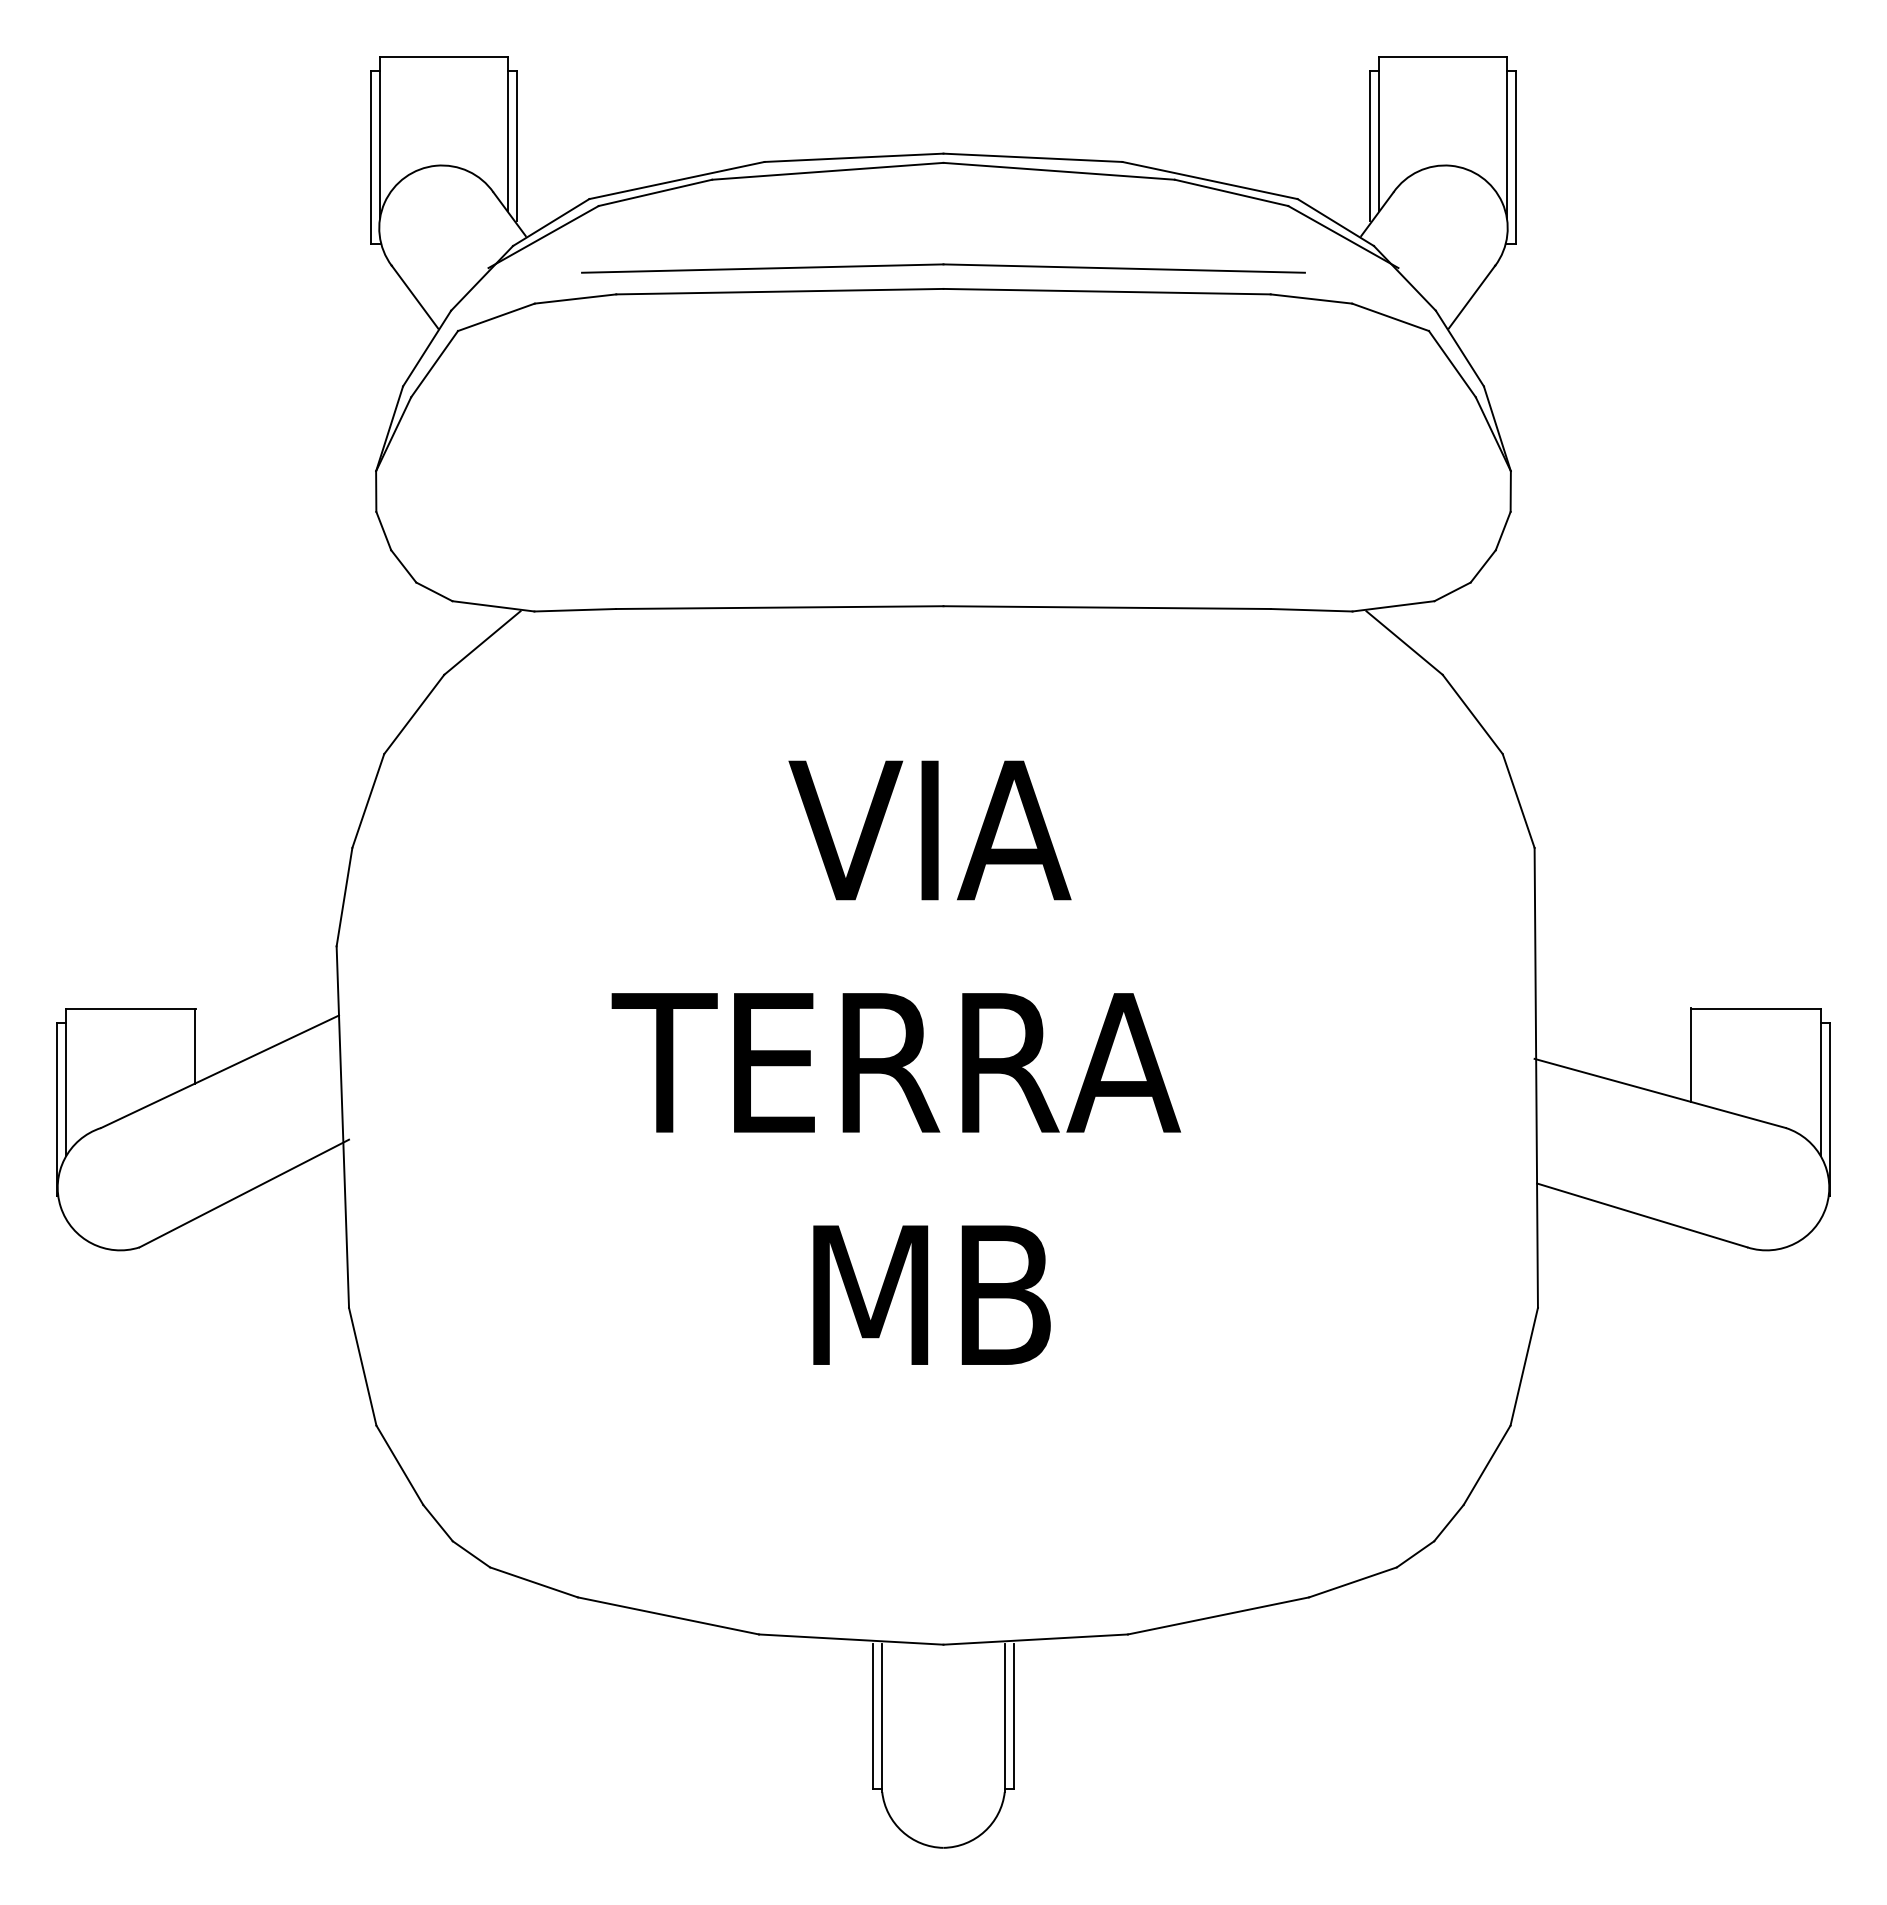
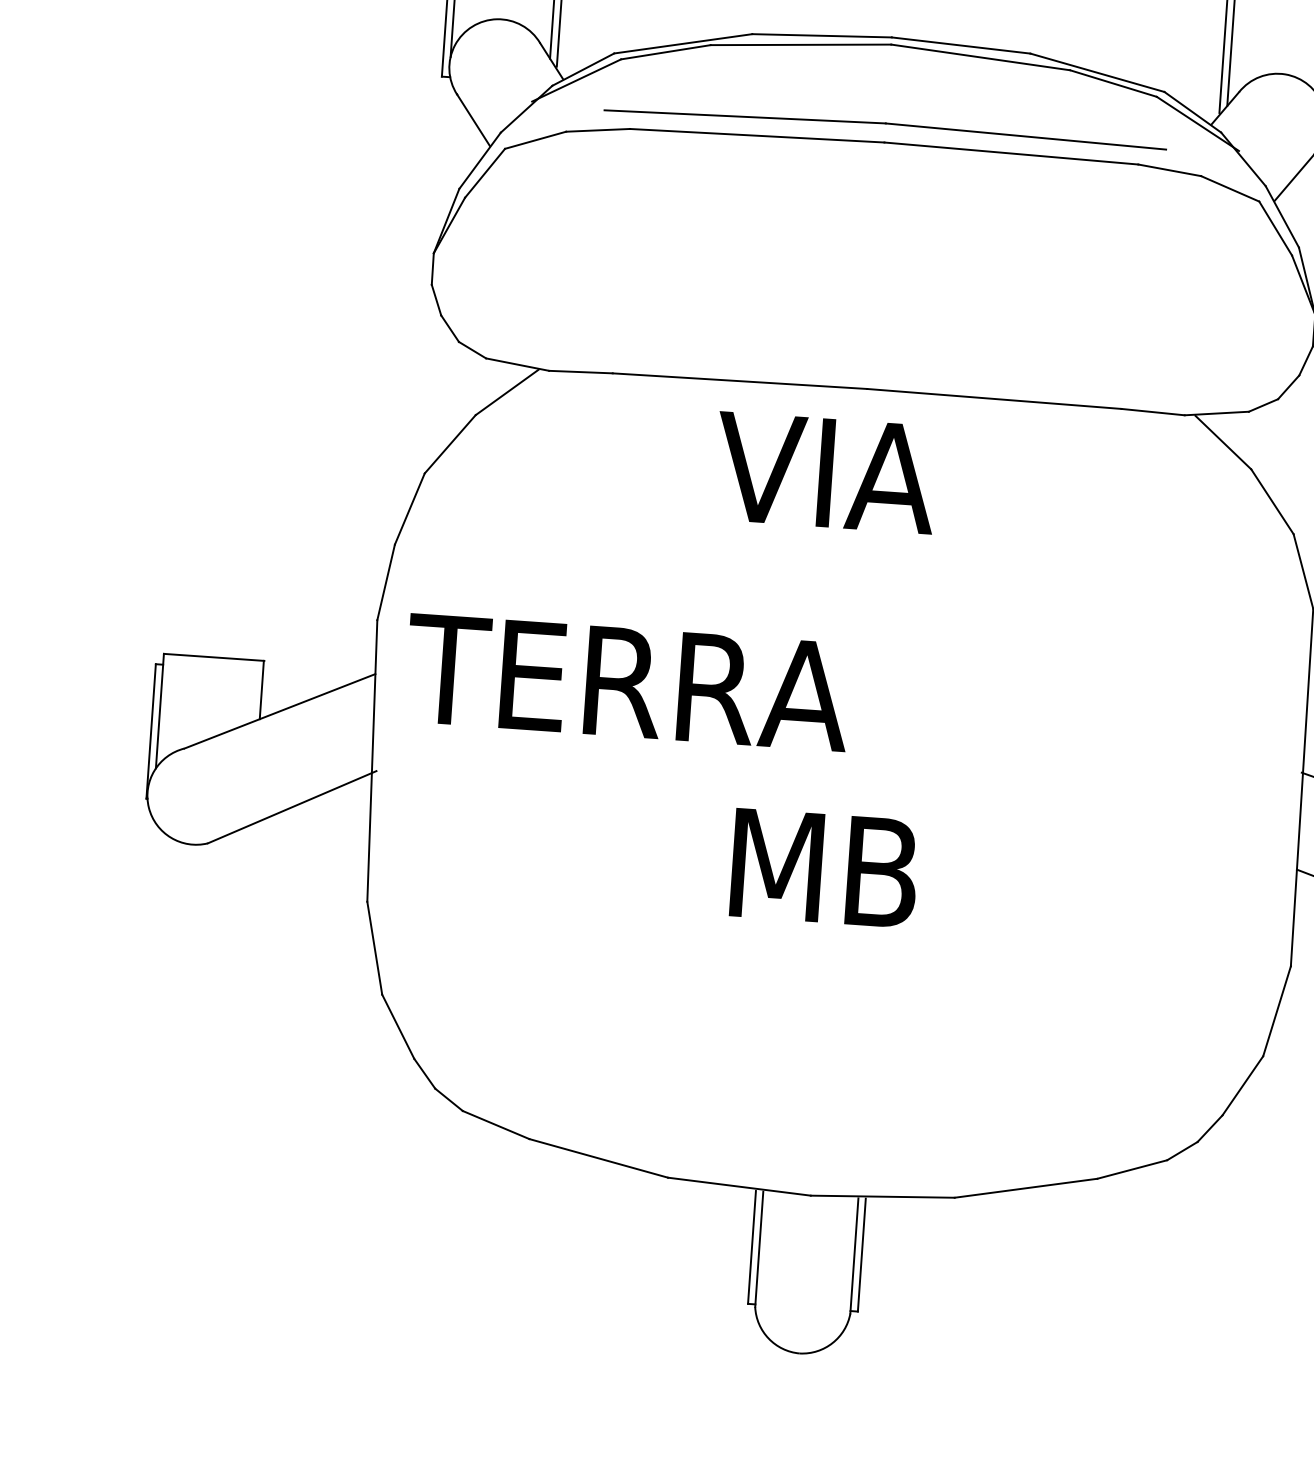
text: (929, 830) -> (825, 472), moved
text: (895, 1062) -> (627, 682), moved
text: (931, 1294) -> (824, 867), moved

